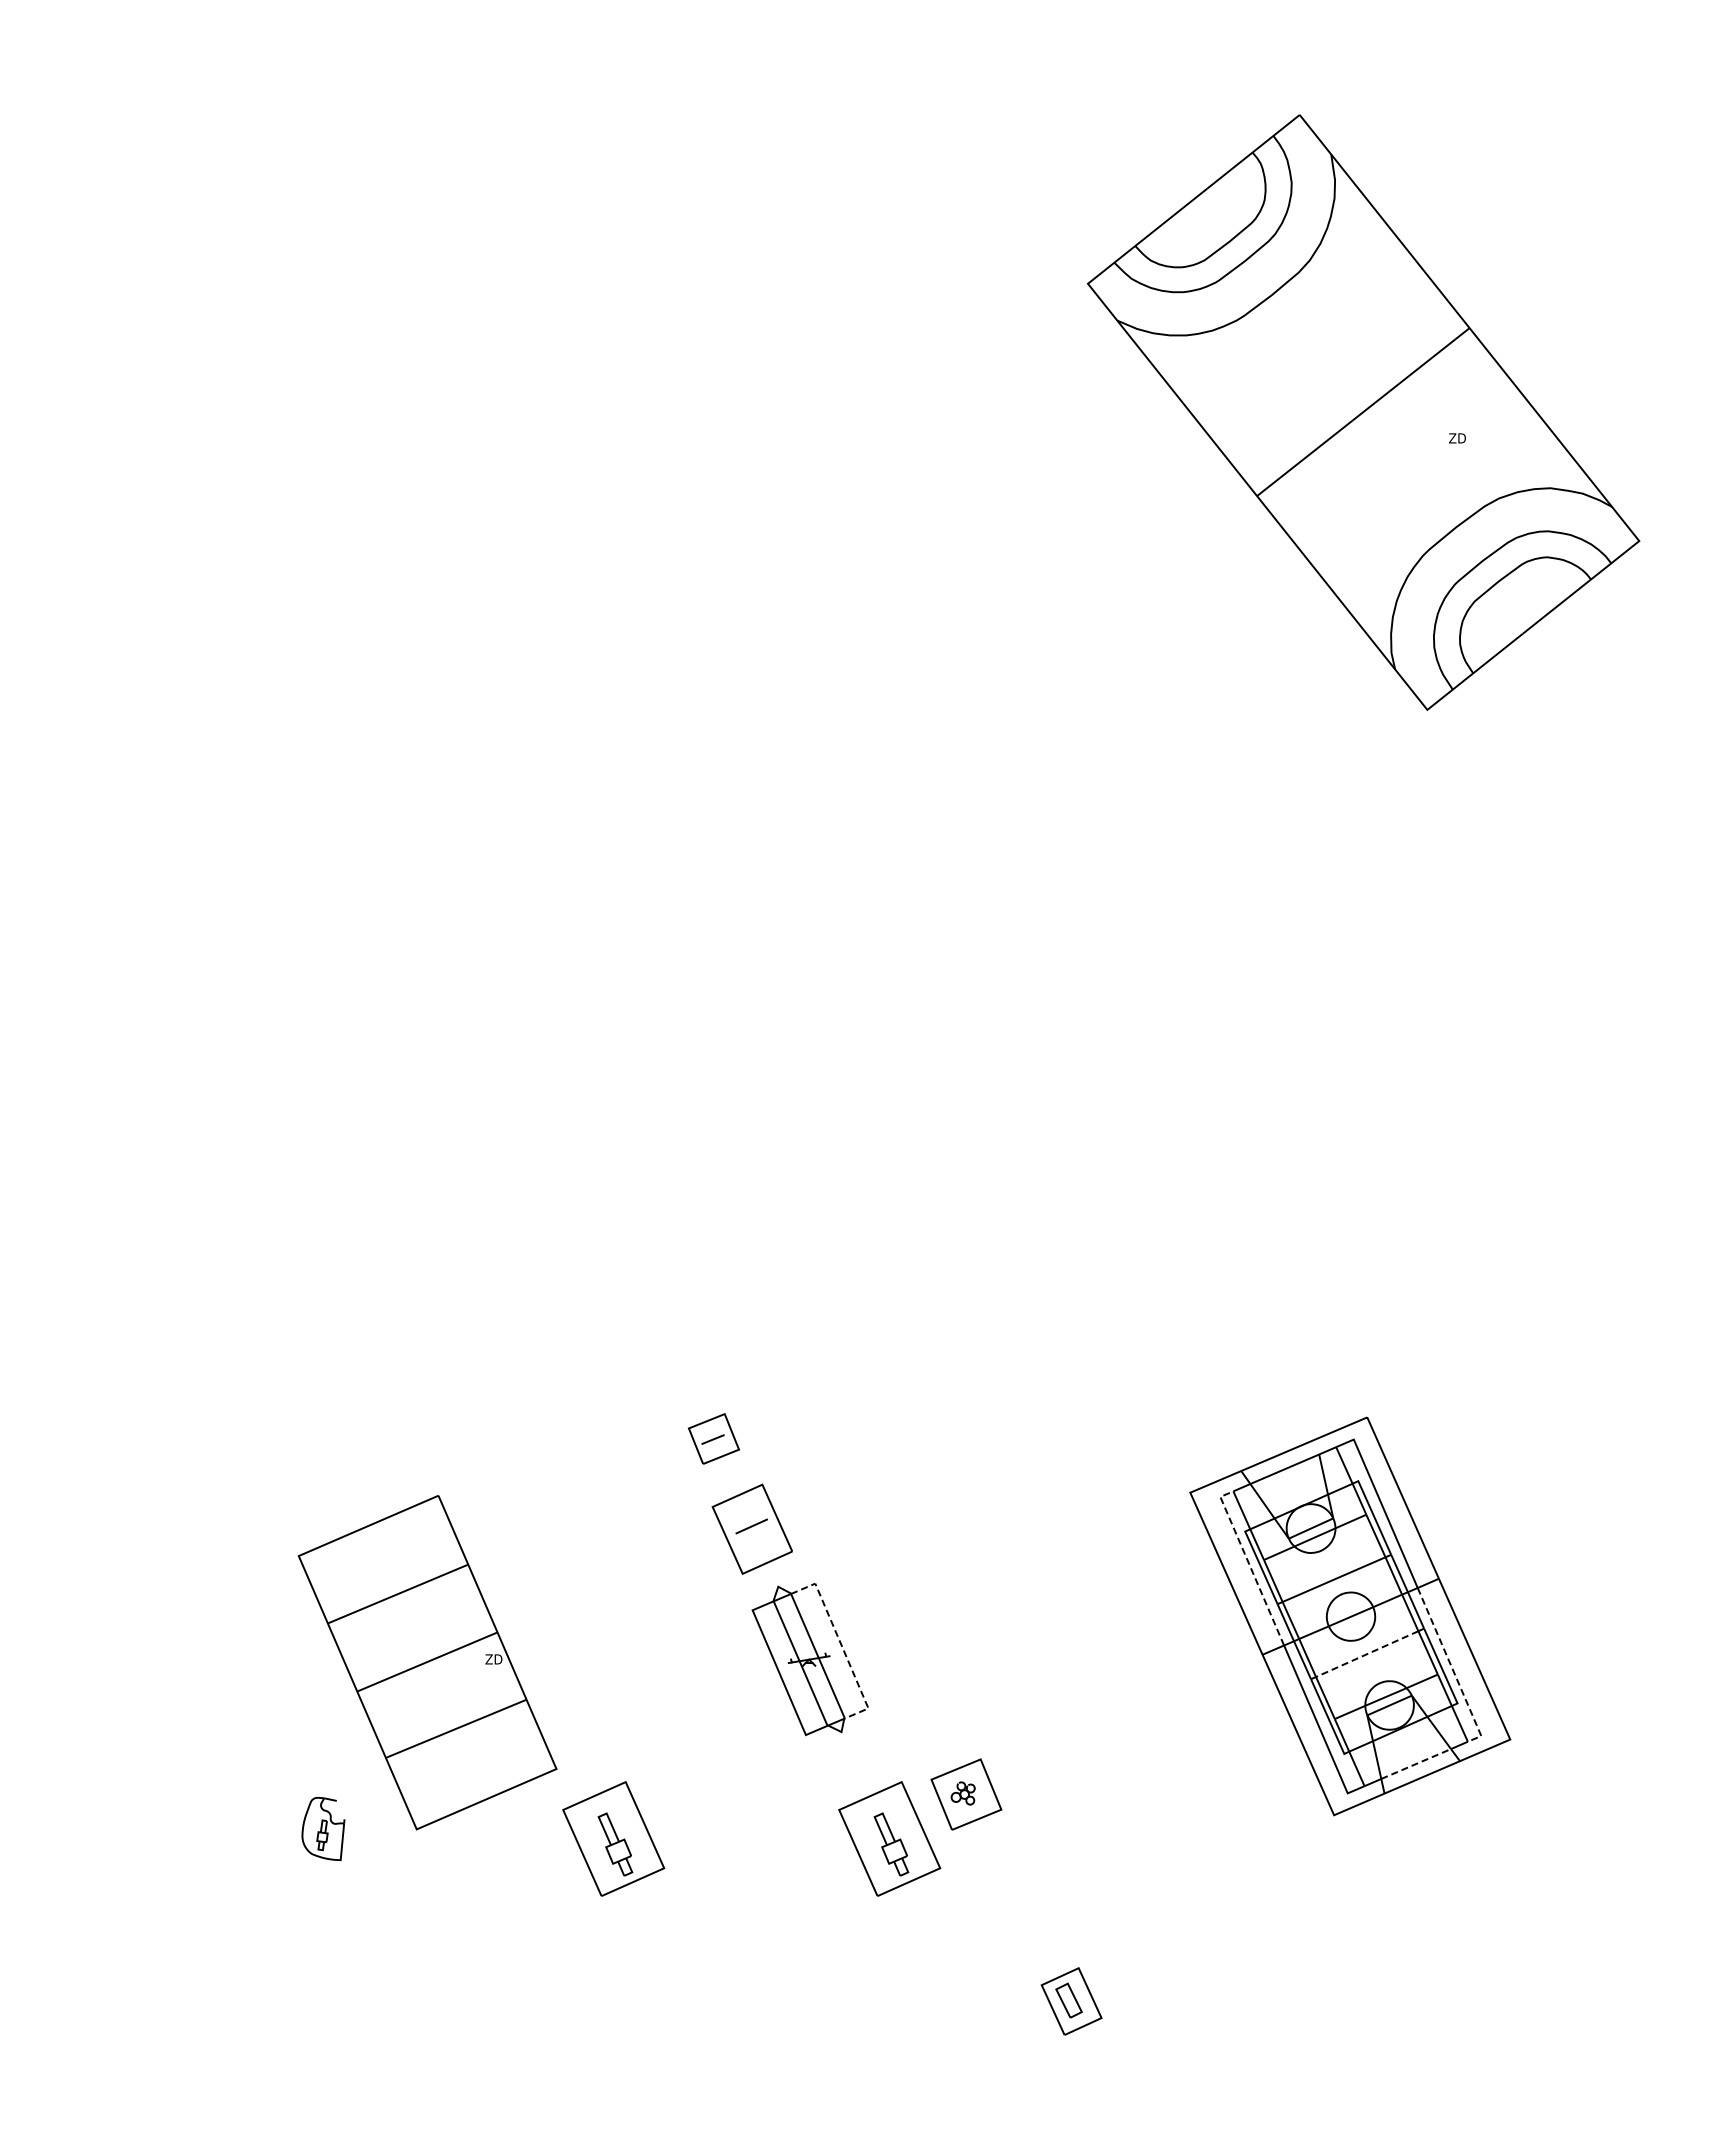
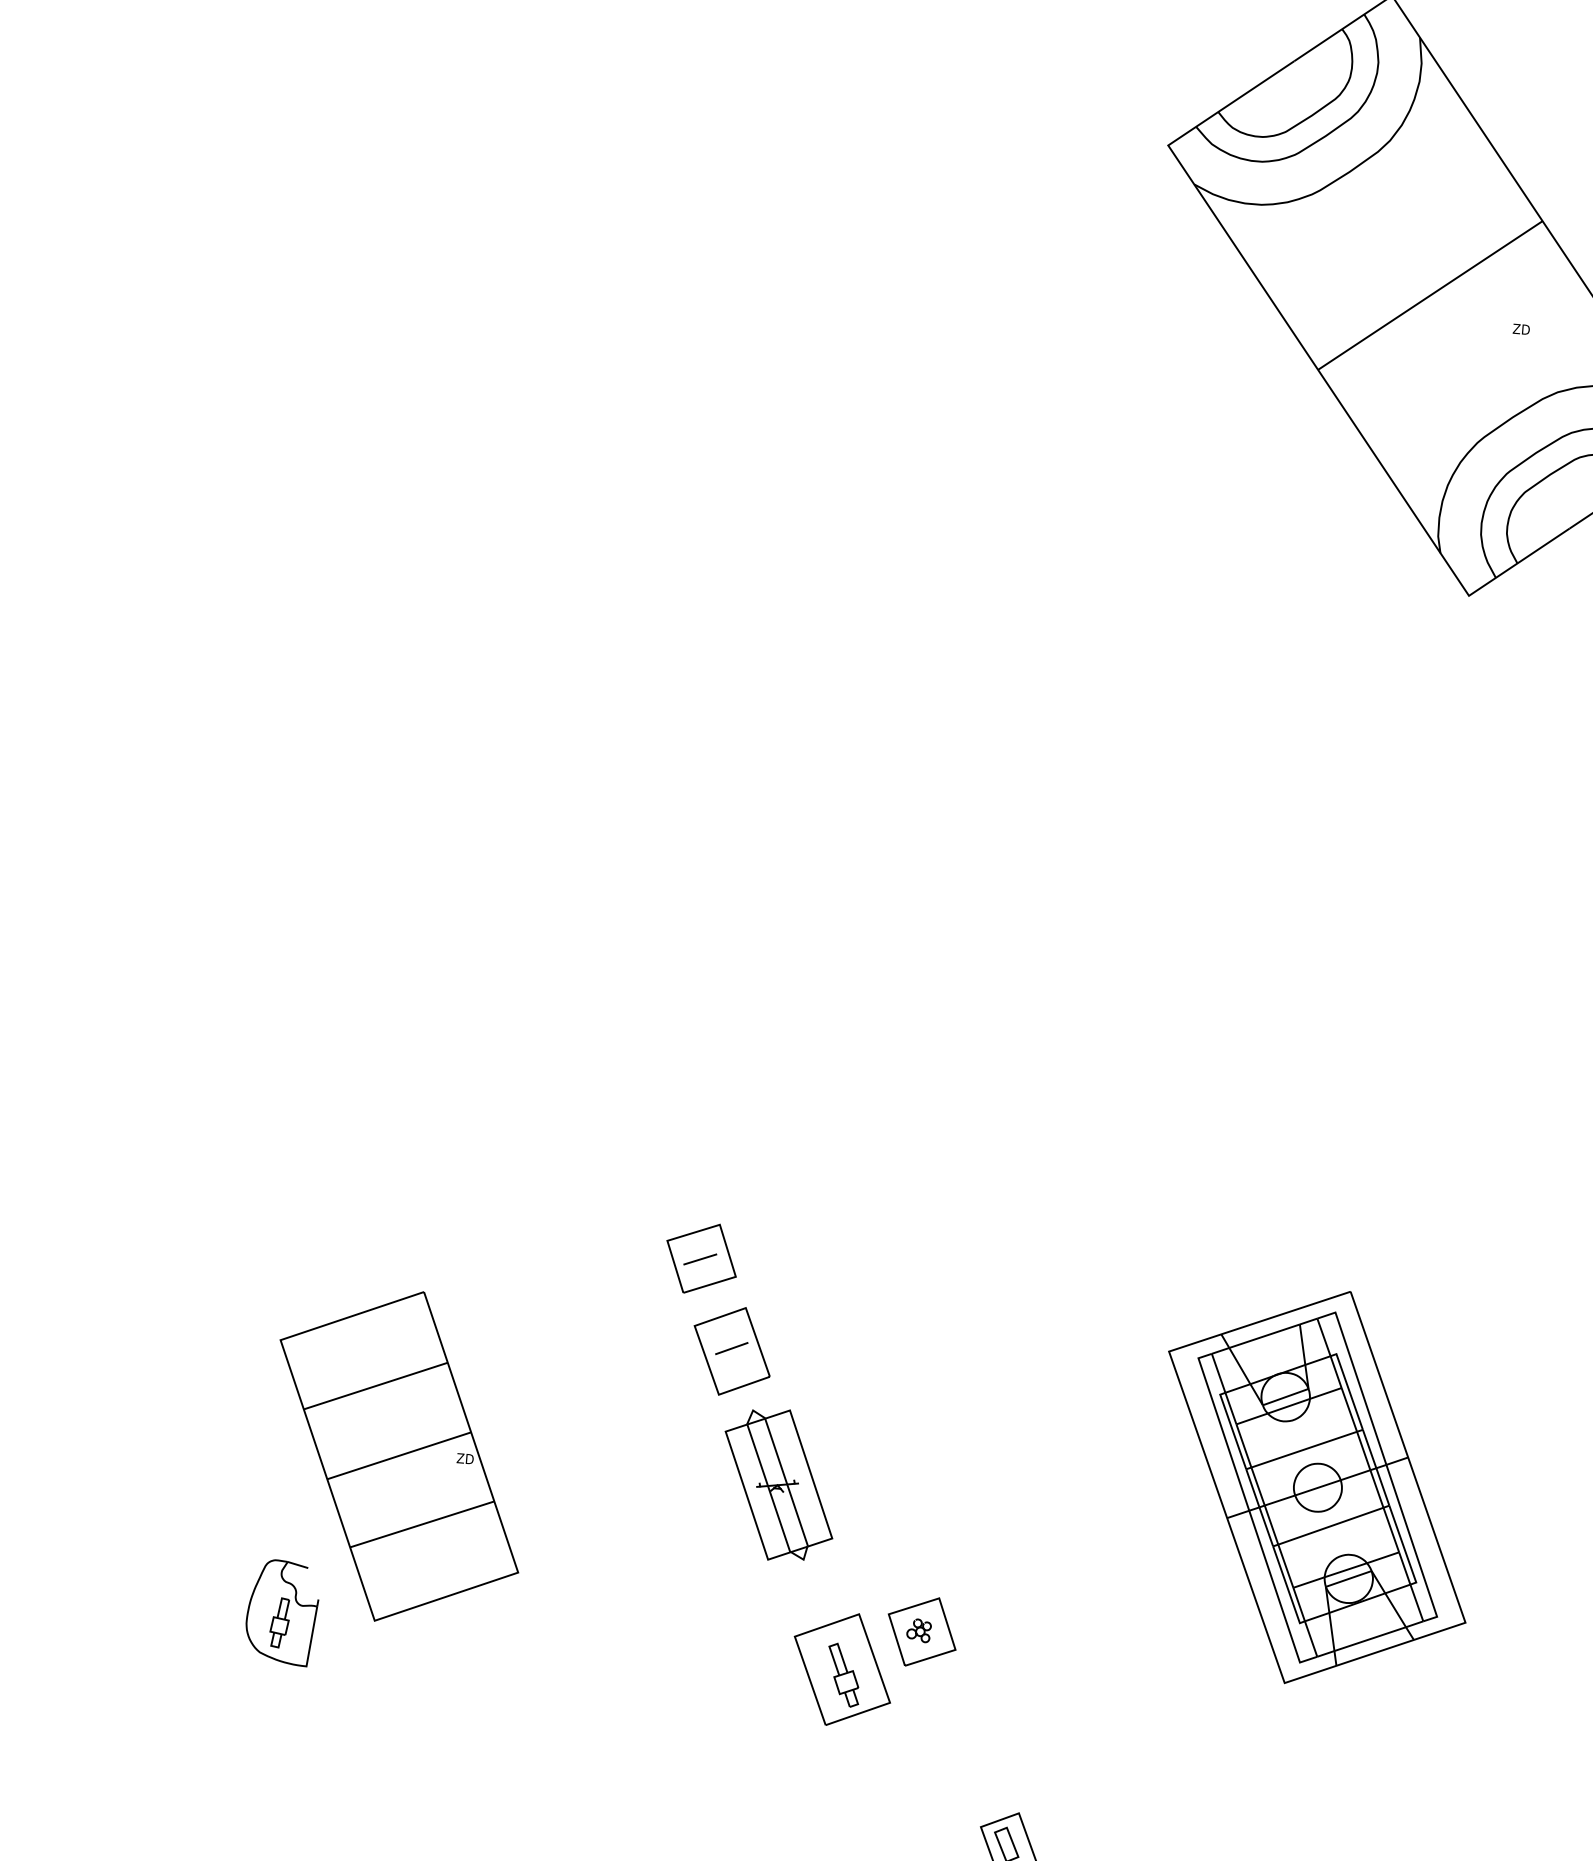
part: (713, 1438) -> (701, 1258), size x1.43
line: (1249, 1563) -> (1221, 1426), dashed -> solid
line: (841, 1646) -> (810, 1474), dashed -> solid
line: (1366, 1654) -> (1330, 1526), dashed -> solid
line: (1452, 1669) -> (1414, 1548), dashed -> solid
line: (1416, 1764) -> (1370, 1639), dashed -> solid
part: (323, 1828) -> (282, 1612), size x1.67
part: (613, 1838) -> (568, 1646), removed

